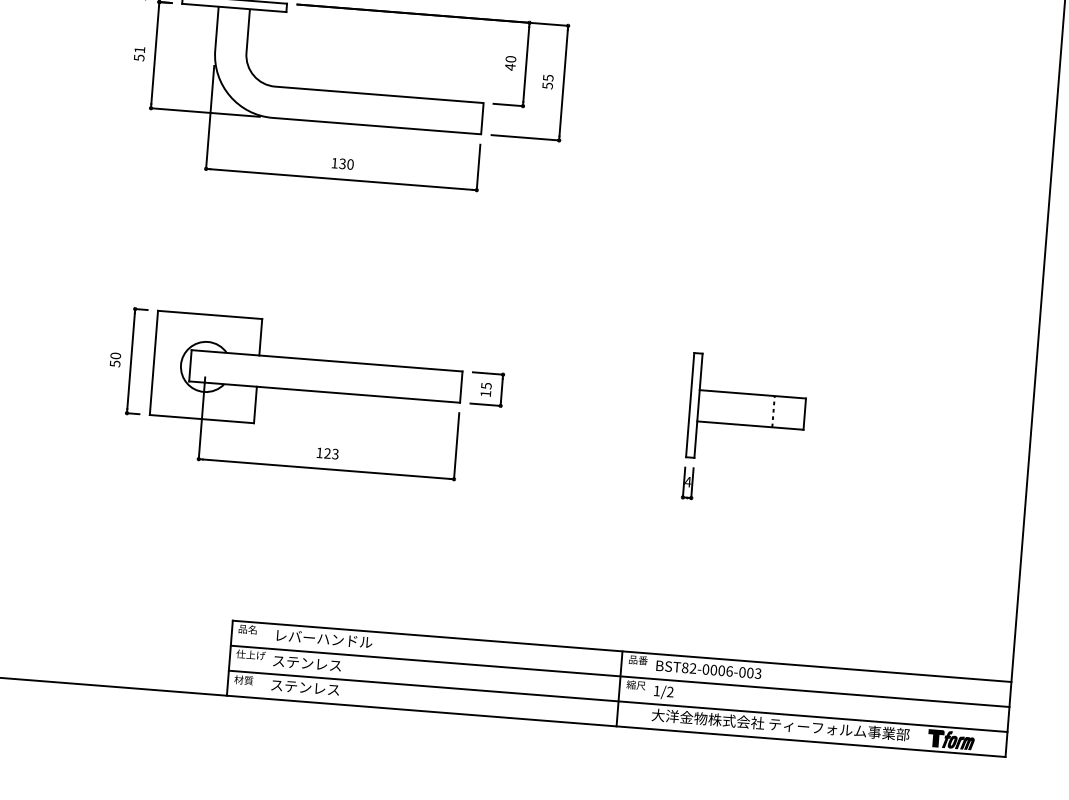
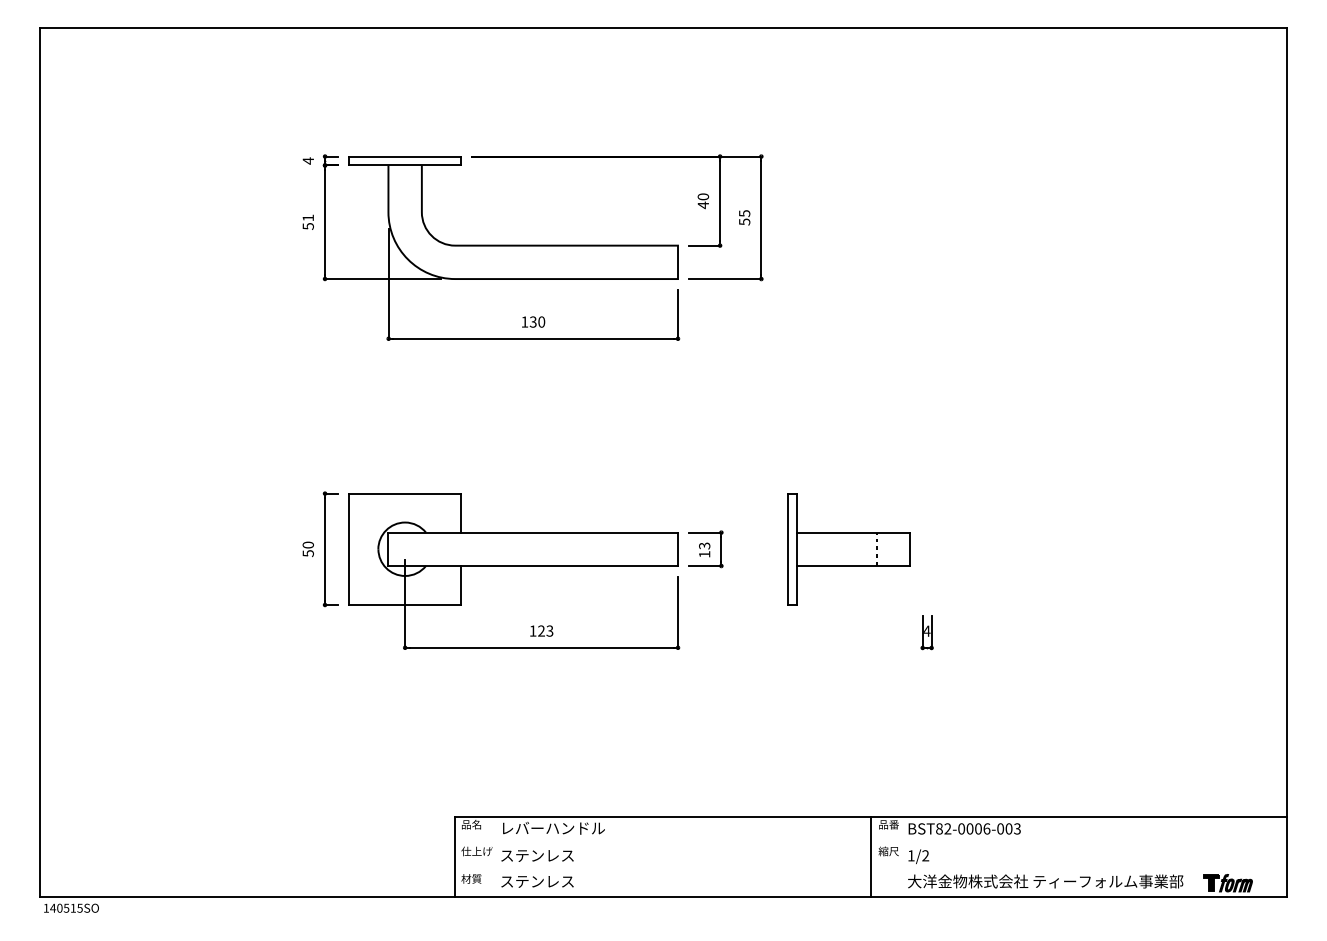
text: (486, 385) -> (704, 545), 15 -> 13
part: (747, 409) -> (848, 549), moved
line: (619, 676) -> (870, 843), removed
line: (617, 701) -> (870, 870), removed

